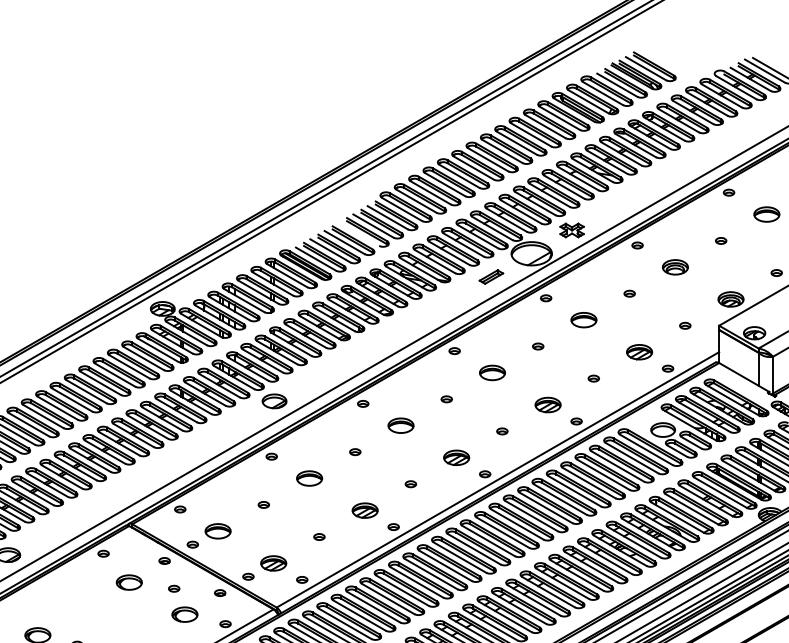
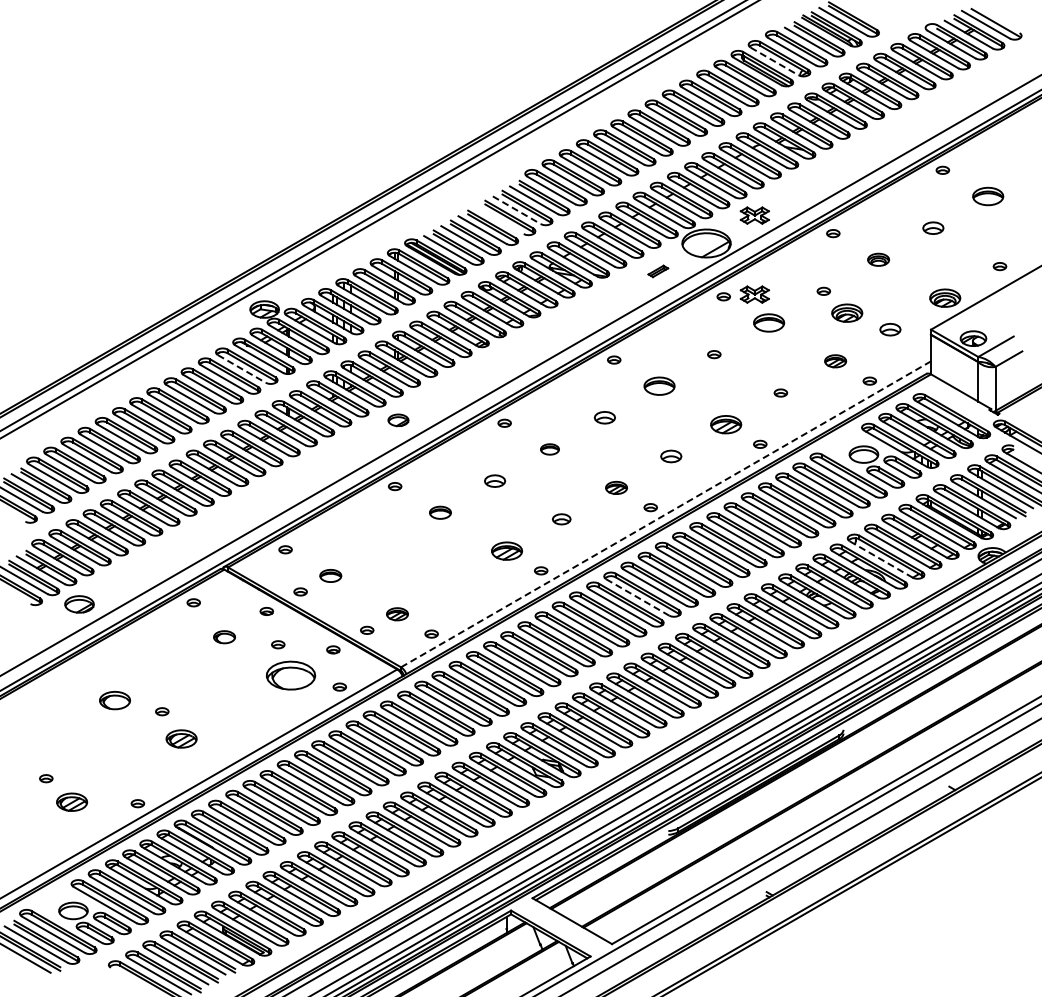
line: (588, 101) -> (774, 61), solid -> dashed
line: (373, 226) -> (516, 210), solid -> dashed
part: (721, 240) -> (933, 227), size x1.6
part: (675, 267) -> (878, 259), size x0.7
part: (491, 277) -> (658, 271), size x0.7
part: (571, 296) -> (754, 294), added
part: (649, 311) -> (847, 312), added
part: (685, 325) -> (890, 329), size x1.6
part: (639, 351) -> (835, 360), size x0.7
line: (143, 358) -> (241, 368), solid -> dashed
part: (446, 399) -> (604, 417), size x1.6
part: (274, 401) -> (398, 420), size x0.7
part: (400, 425) -> (549, 449), size x0.6
part: (502, 430) -> (671, 455), size x1.6
part: (355, 451) -> (495, 480), size x1.6
part: (456, 457) -> (616, 487), size x0.7
part: (309, 478) -> (440, 512), size x0.7
line: (498, 480) -> (666, 514), solid -> dashed
part: (410, 484) -> (561, 519), size x1.4
part: (263, 504) -> (385, 543), removed
line: (677, 517) -> (881, 559), solid -> dashed
part: (217, 530) -> (330, 575), size x0.7
part: (319, 536) -> (452, 582), removed
line: (474, 549) -> (638, 597), solid -> dashed
part: (273, 562) -> (397, 613), size x0.7
part: (129, 581) -> (224, 636), size x0.7
part: (185, 614) -> (291, 675), size x1.6

